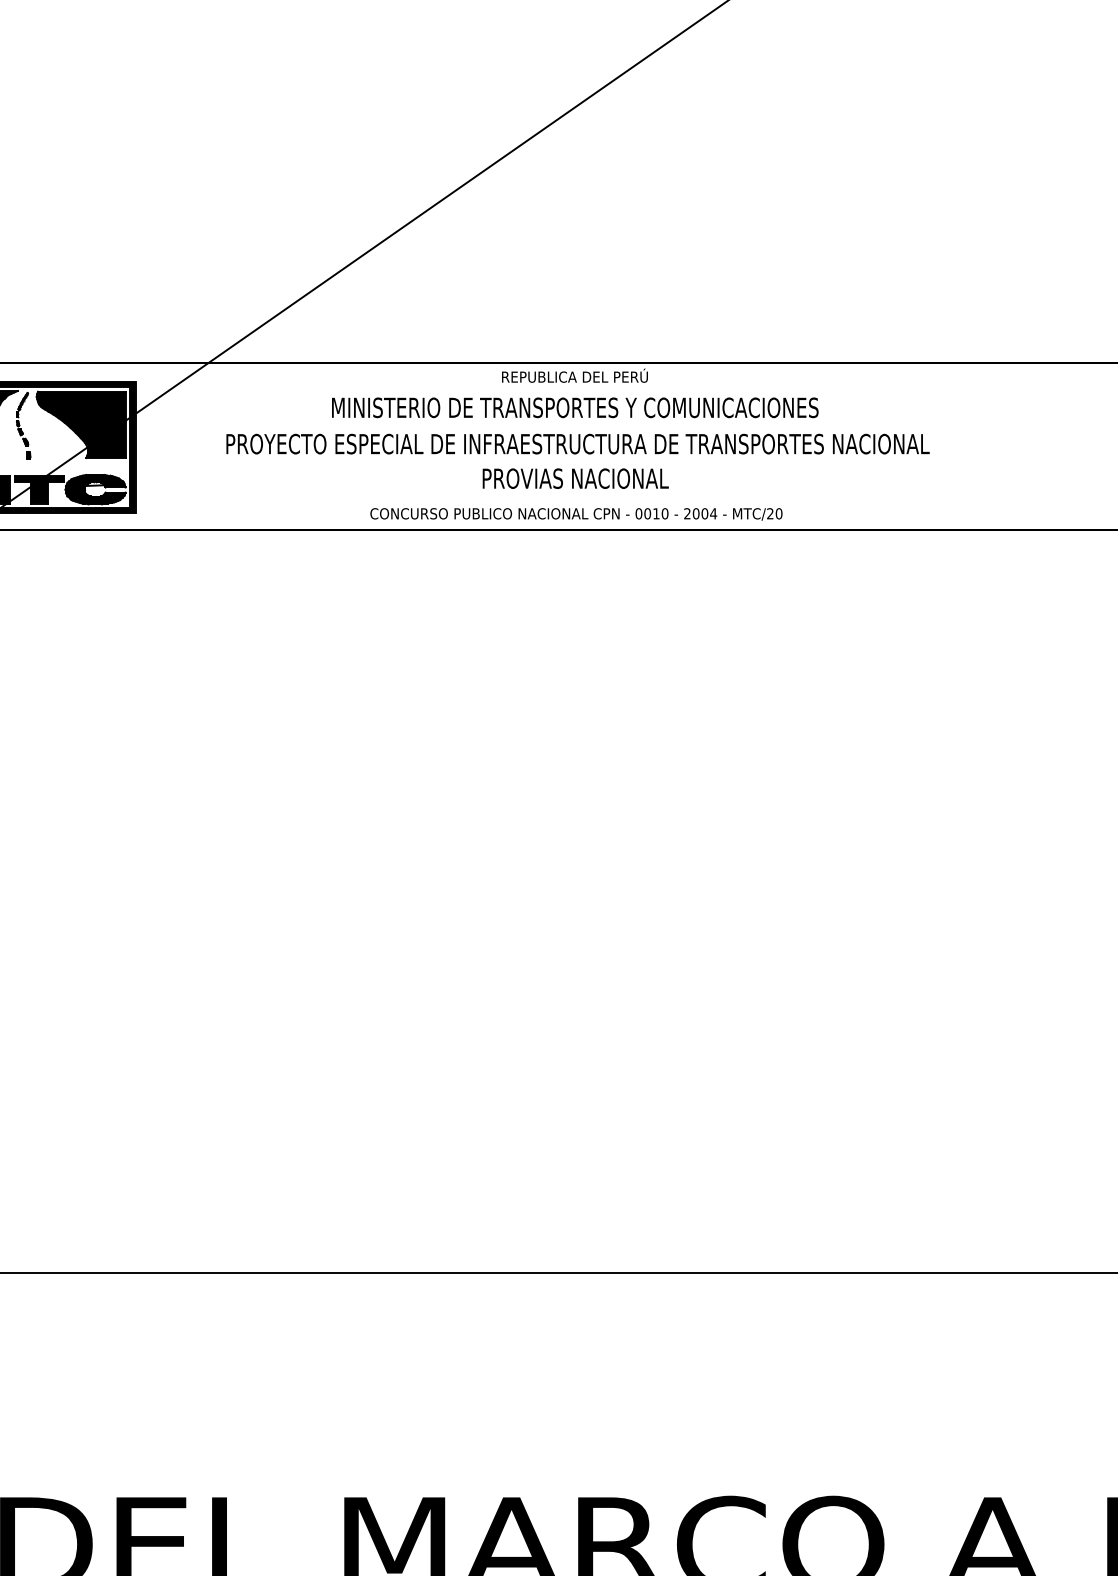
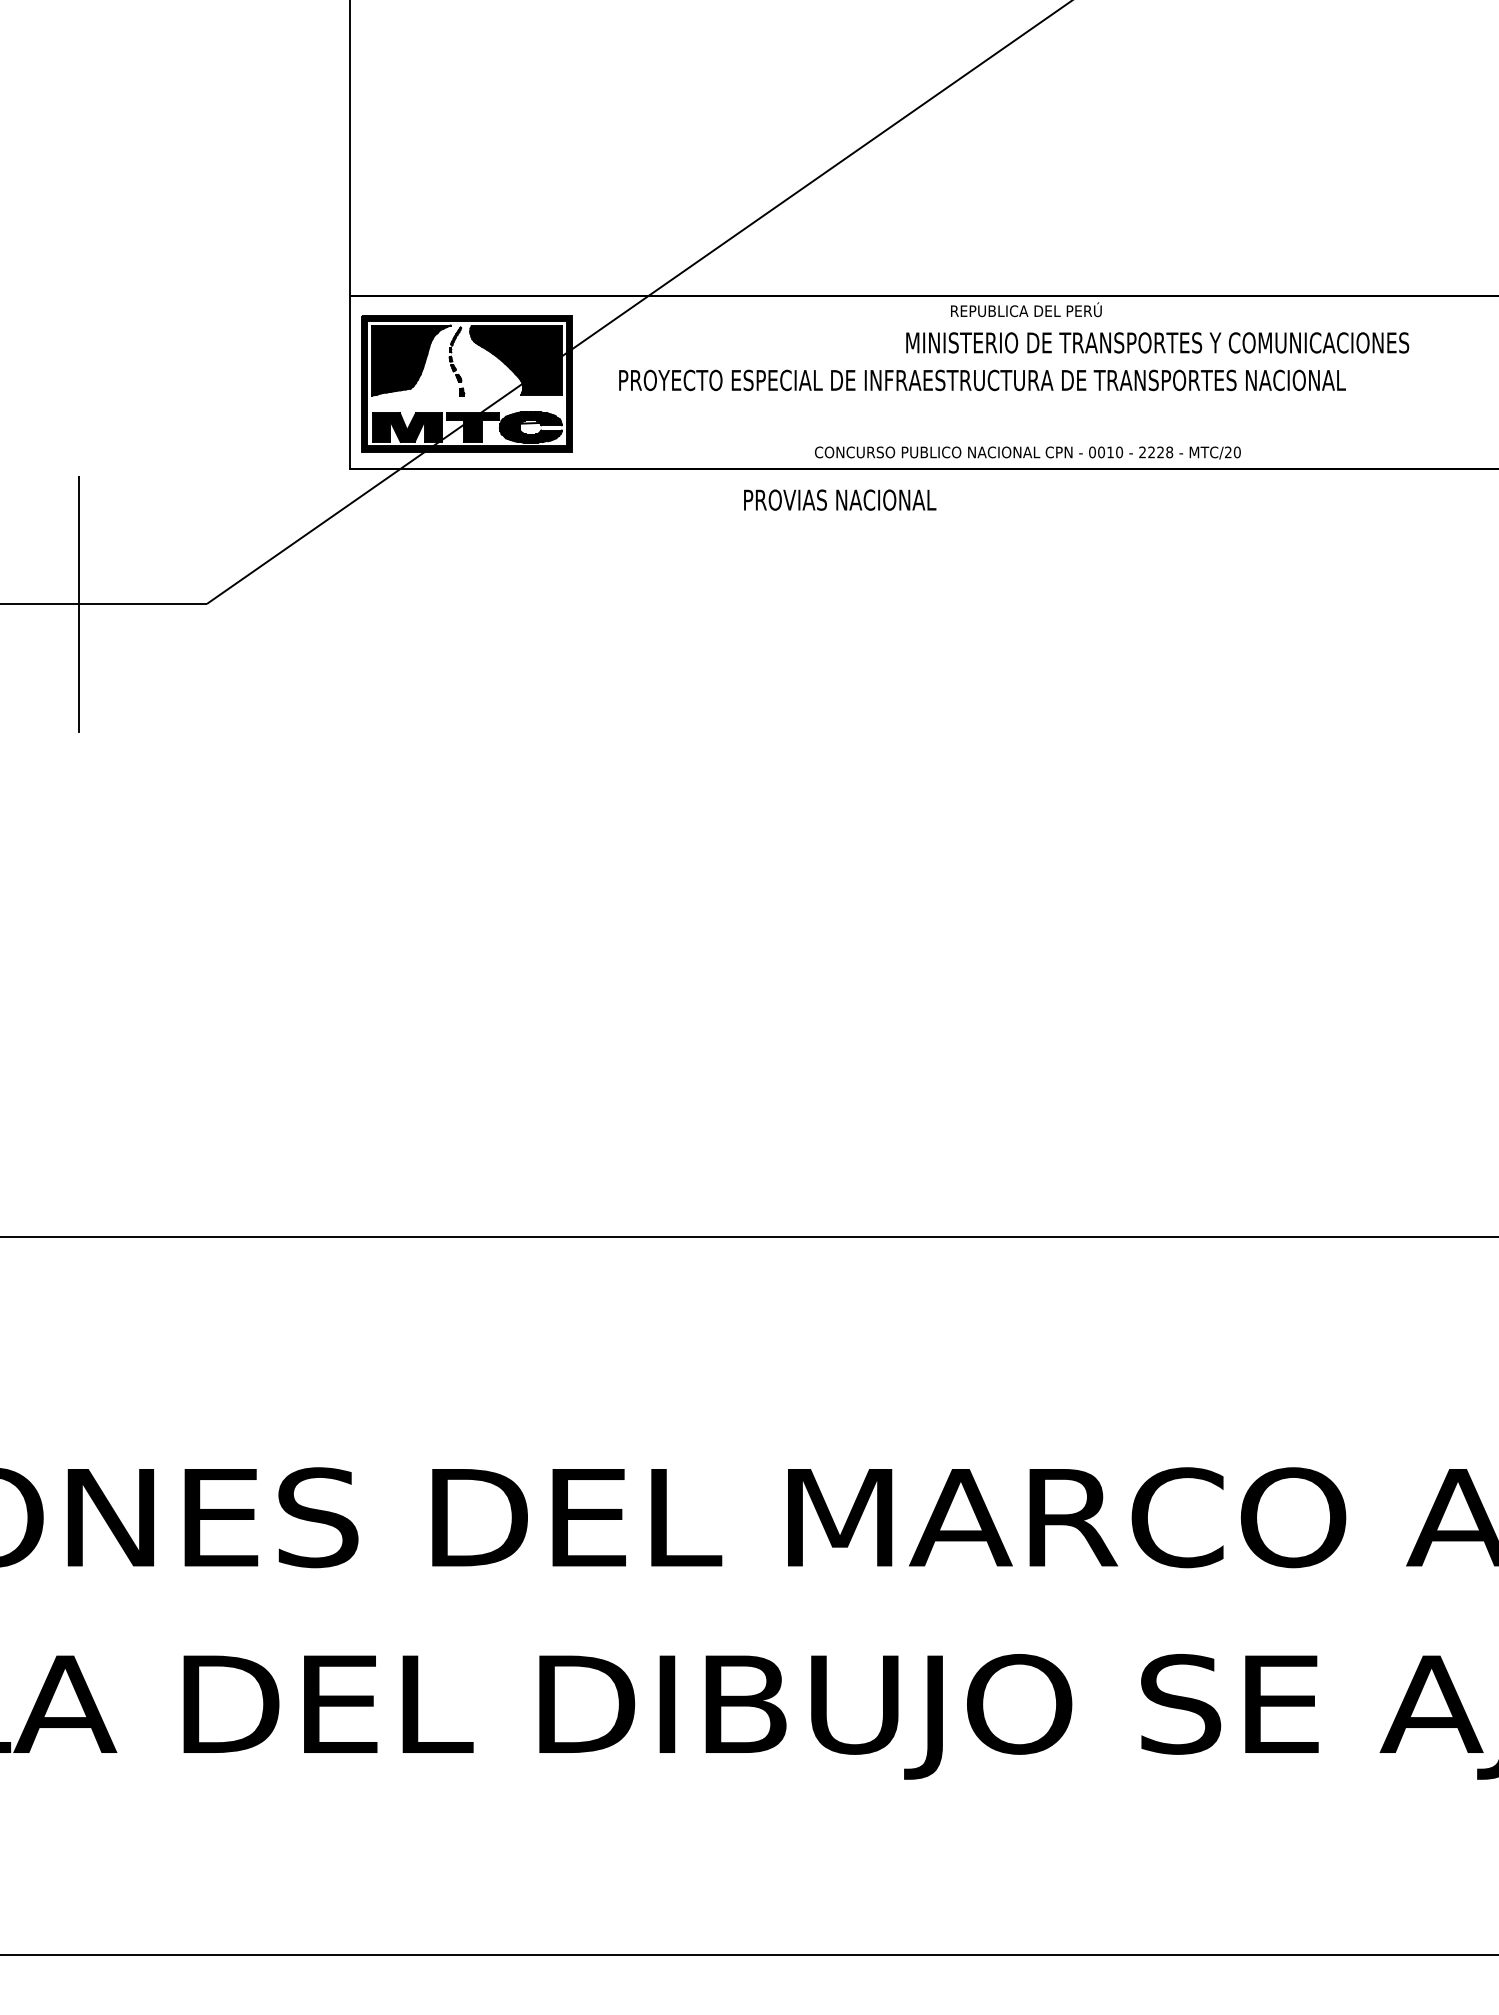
text: (575, 407) -> (1157, 342), moved
text: (578, 444) -> (982, 380), moved
text: (576, 478) -> (840, 499), moved
text: (704, 513) -> (1160, 452), 2004 -> 2228

